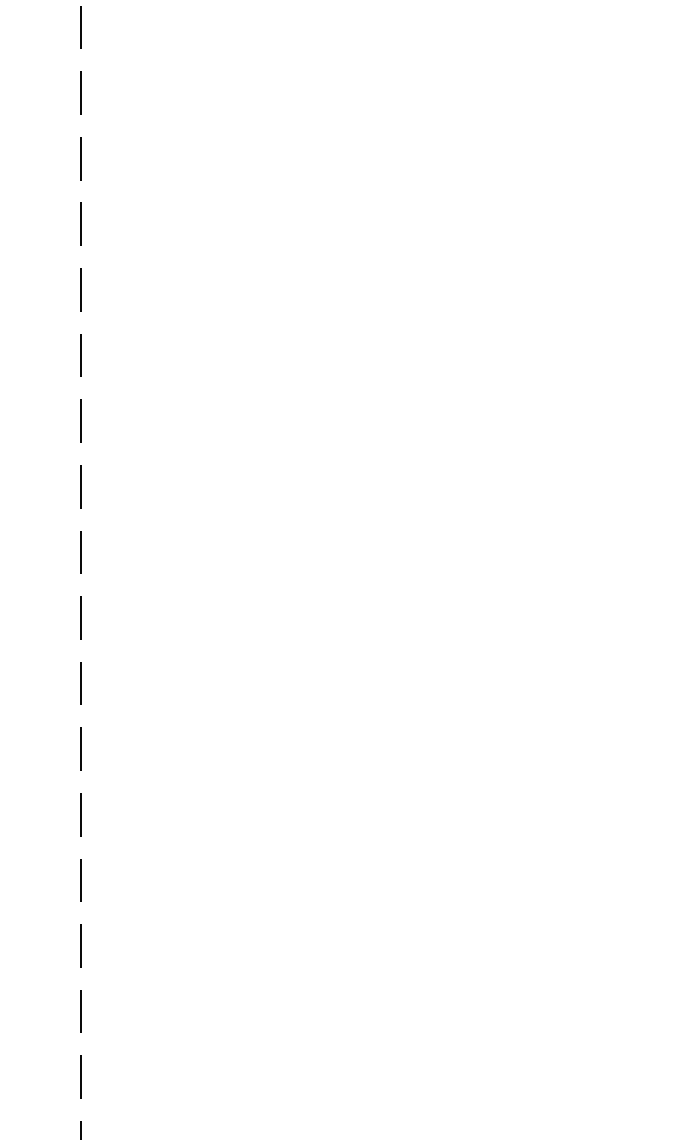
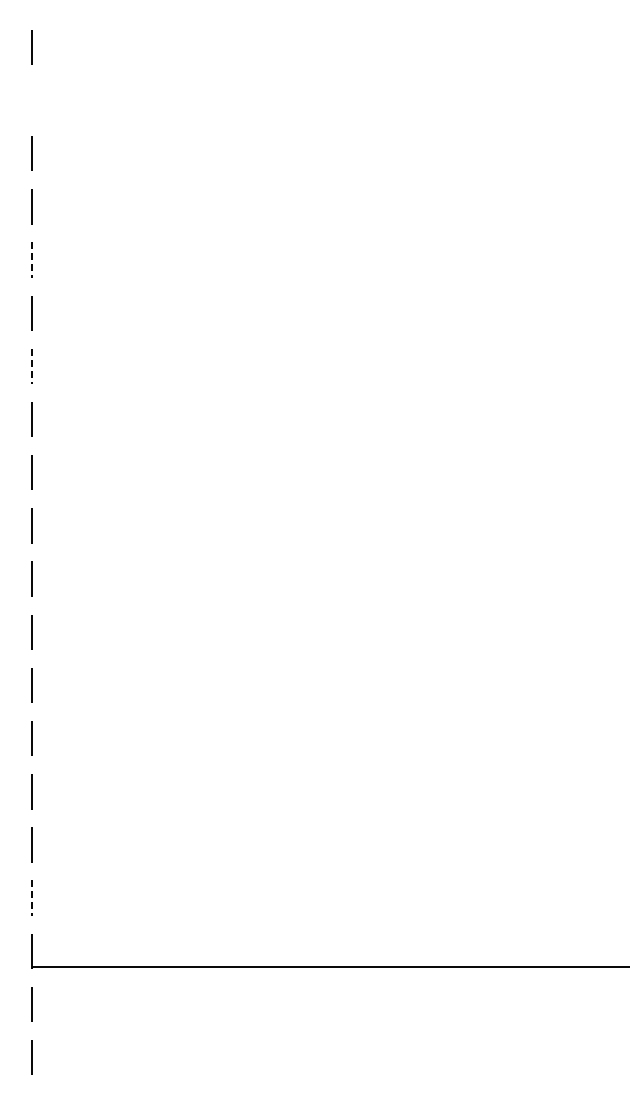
line: (80, 93) -> (31, 100), removed
line: (80, 290) -> (31, 260), solid -> dashed
line: (80, 421) -> (31, 366), solid -> dashed
line: (80, 1077) -> (31, 898), solid -> dashed

